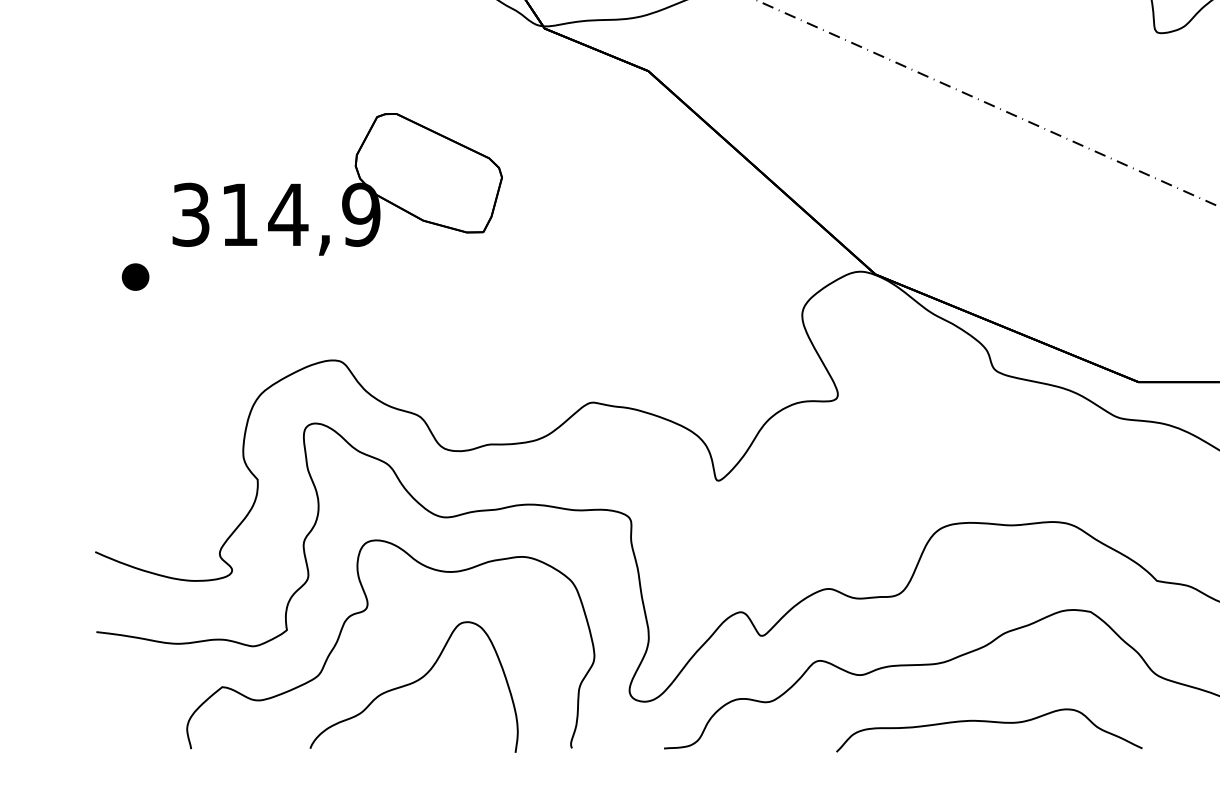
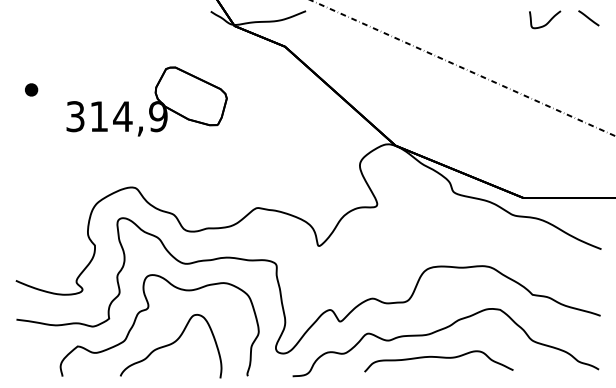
part: (336, 183) -> (146, 101), moved
part: (135, 276) -> (31, 89), moved
curve: (988, 724) -> (438, 358), moved

